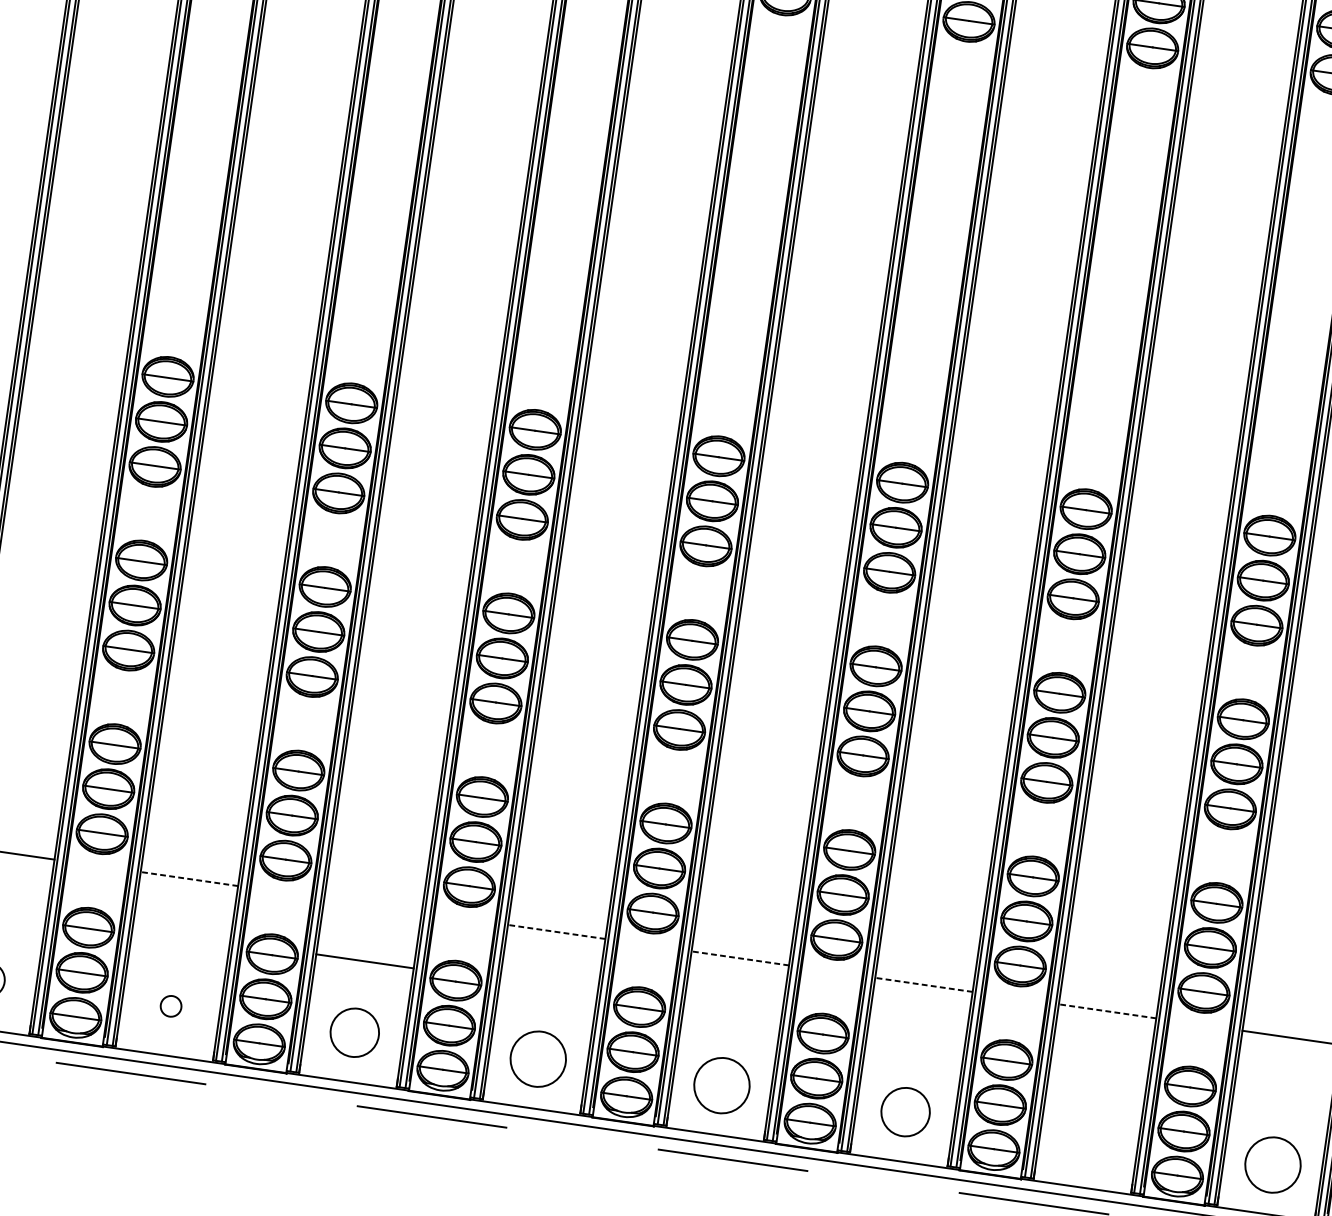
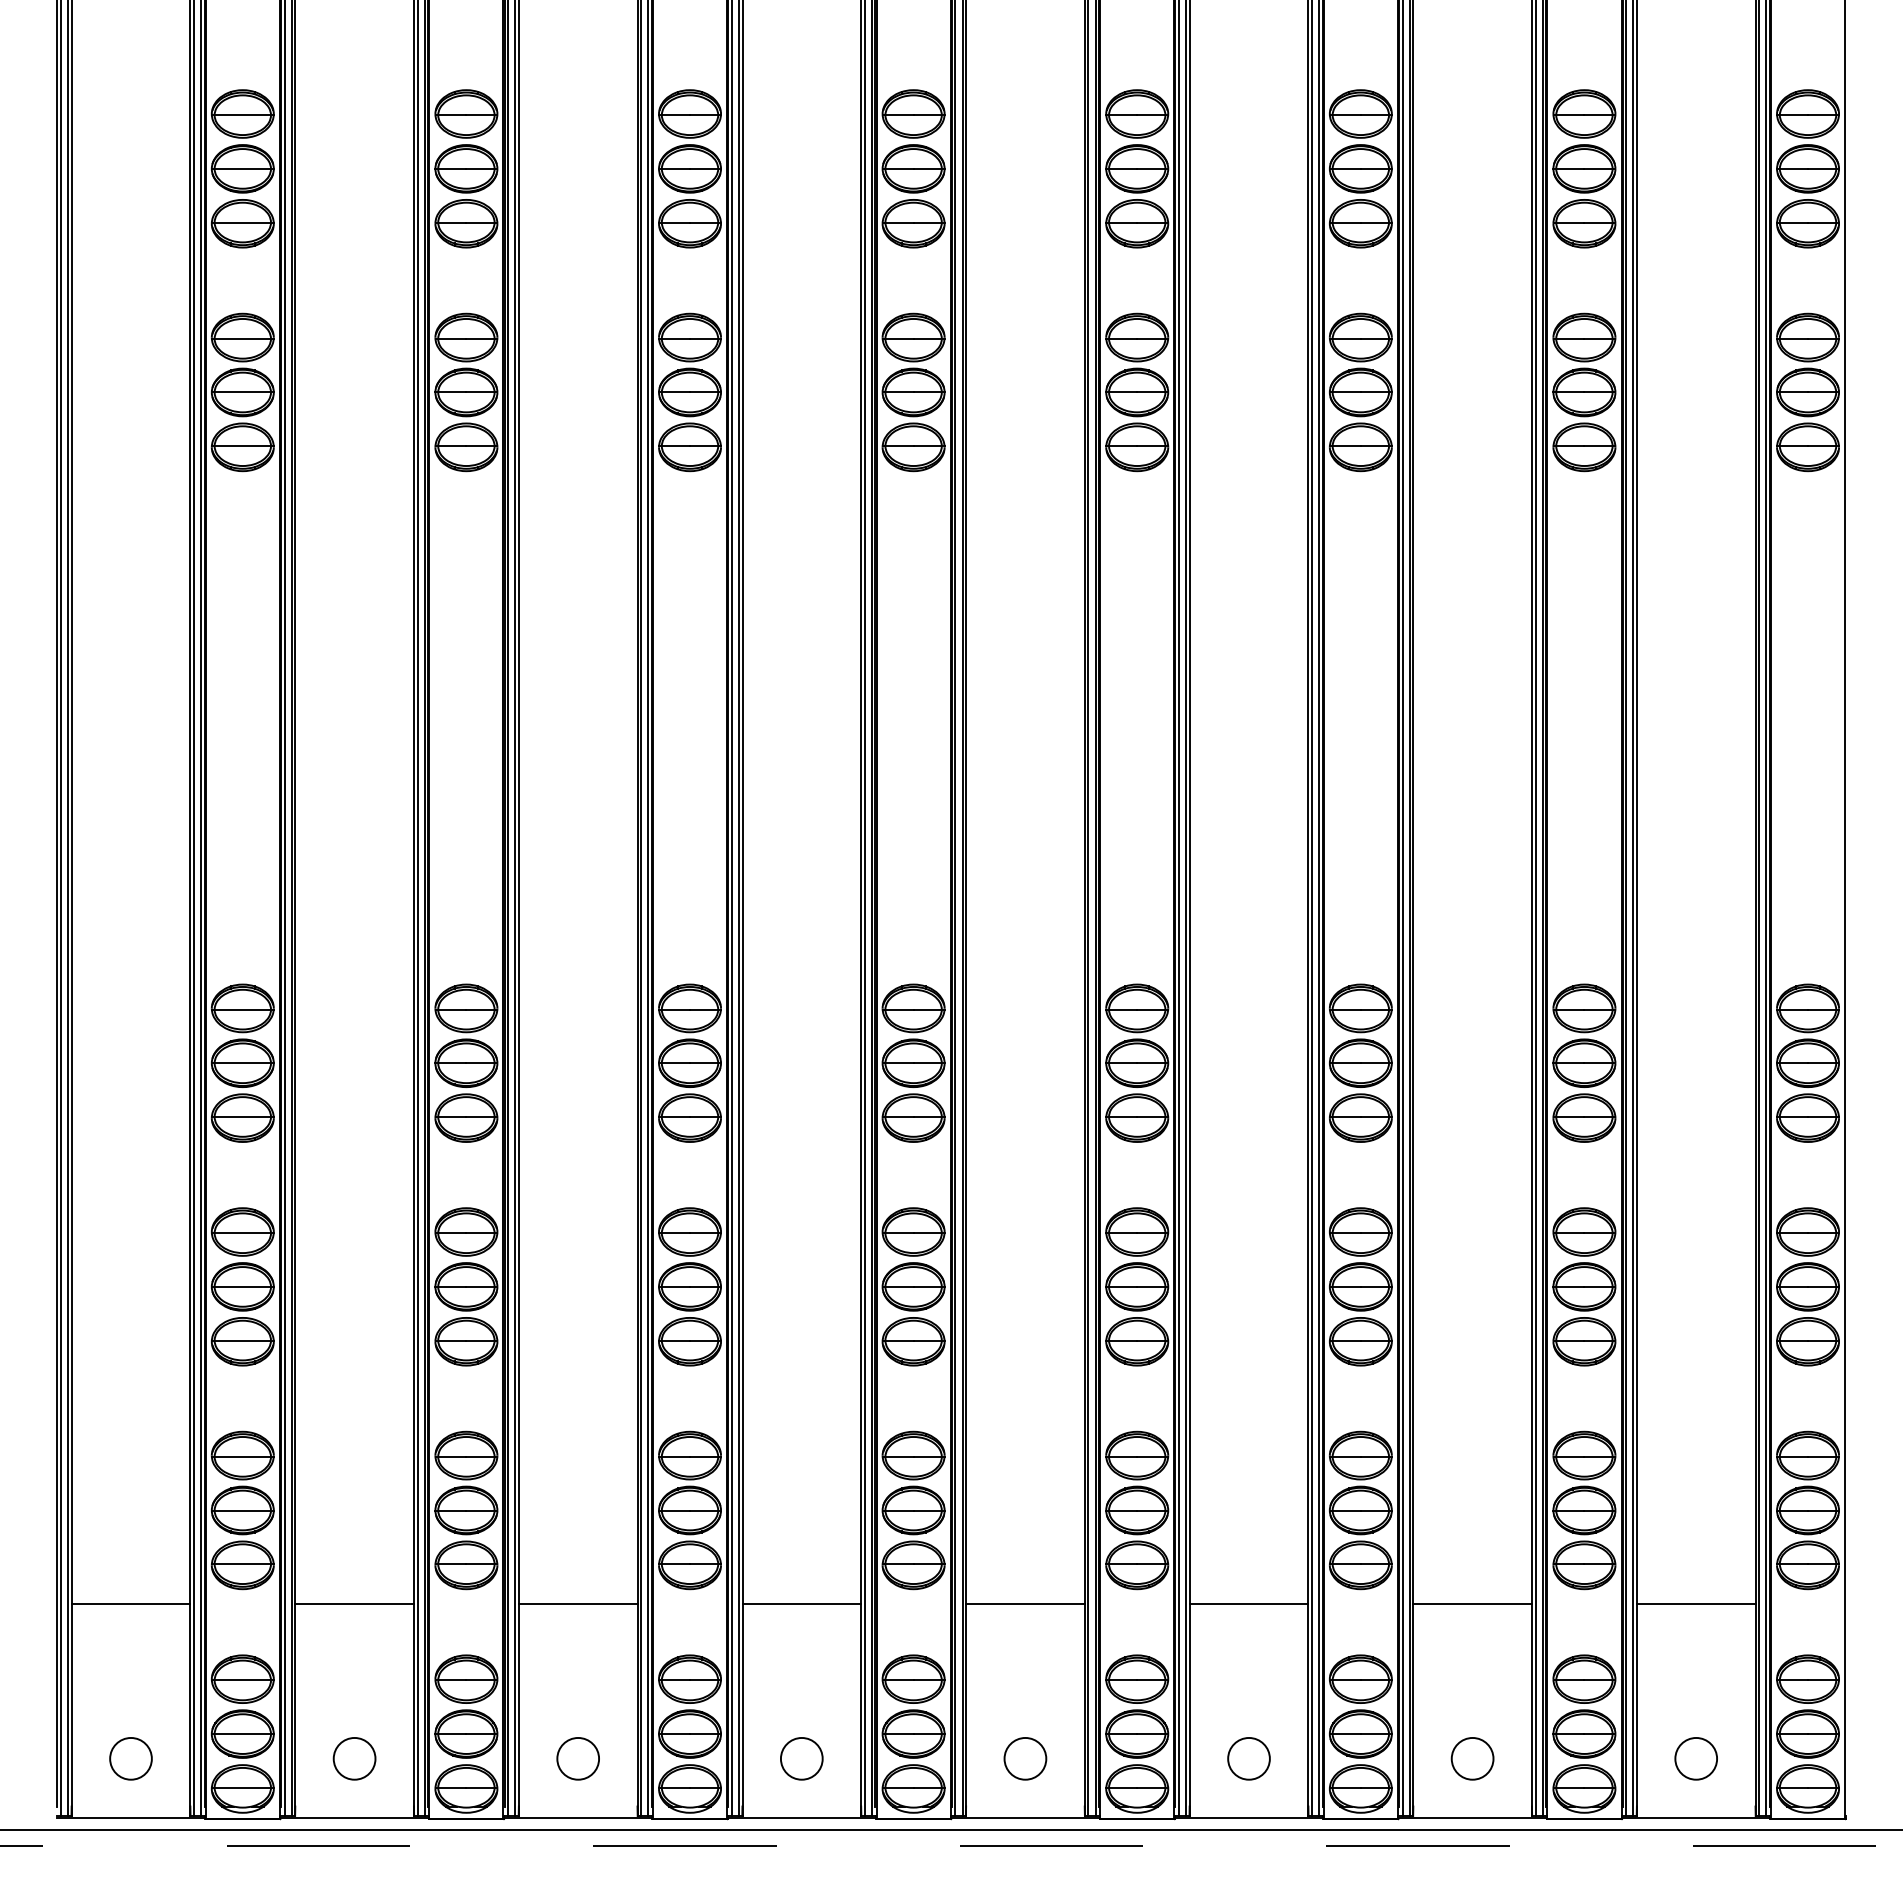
line: (189, 878) -> (354, 1603), dashed -> solid
line: (556, 931) -> (801, 1603), dashed -> solid
line: (739, 958) -> (1024, 1603), dashed -> solid
line: (364, 961) -> (577, 1603), moved
line: (923, 984) -> (1248, 1603), dashed -> solid
circle: (171, 1006) -> (354, 1758), size x1.67
line: (1107, 1011) -> (1472, 1603), dashed -> solid
circle: (354, 1032) -> (577, 1758), size x0.71
circle: (538, 1058) -> (801, 1758), size x0.62
circle: (722, 1085) -> (1025, 1758), size x0.62
circle: (905, 1111) -> (1248, 1758), size x0.71
circle: (1089, 1138) -> (1472, 1758), added
circle: (1272, 1164) -> (1695, 1758), size x0.62

